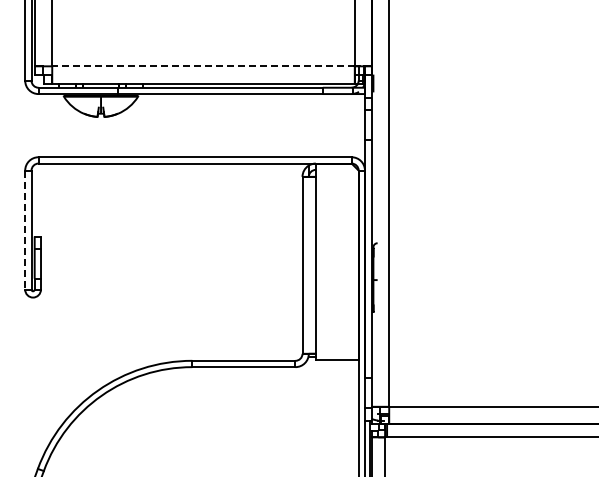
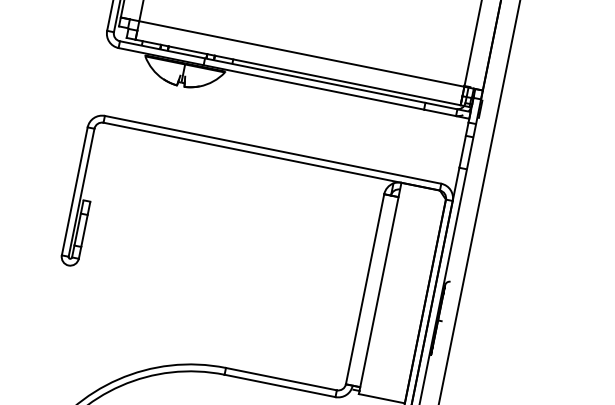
line: (203, 66) -> (301, 54), dashed -> solid
line: (25, 230) -> (75, 191), dashed -> solid

